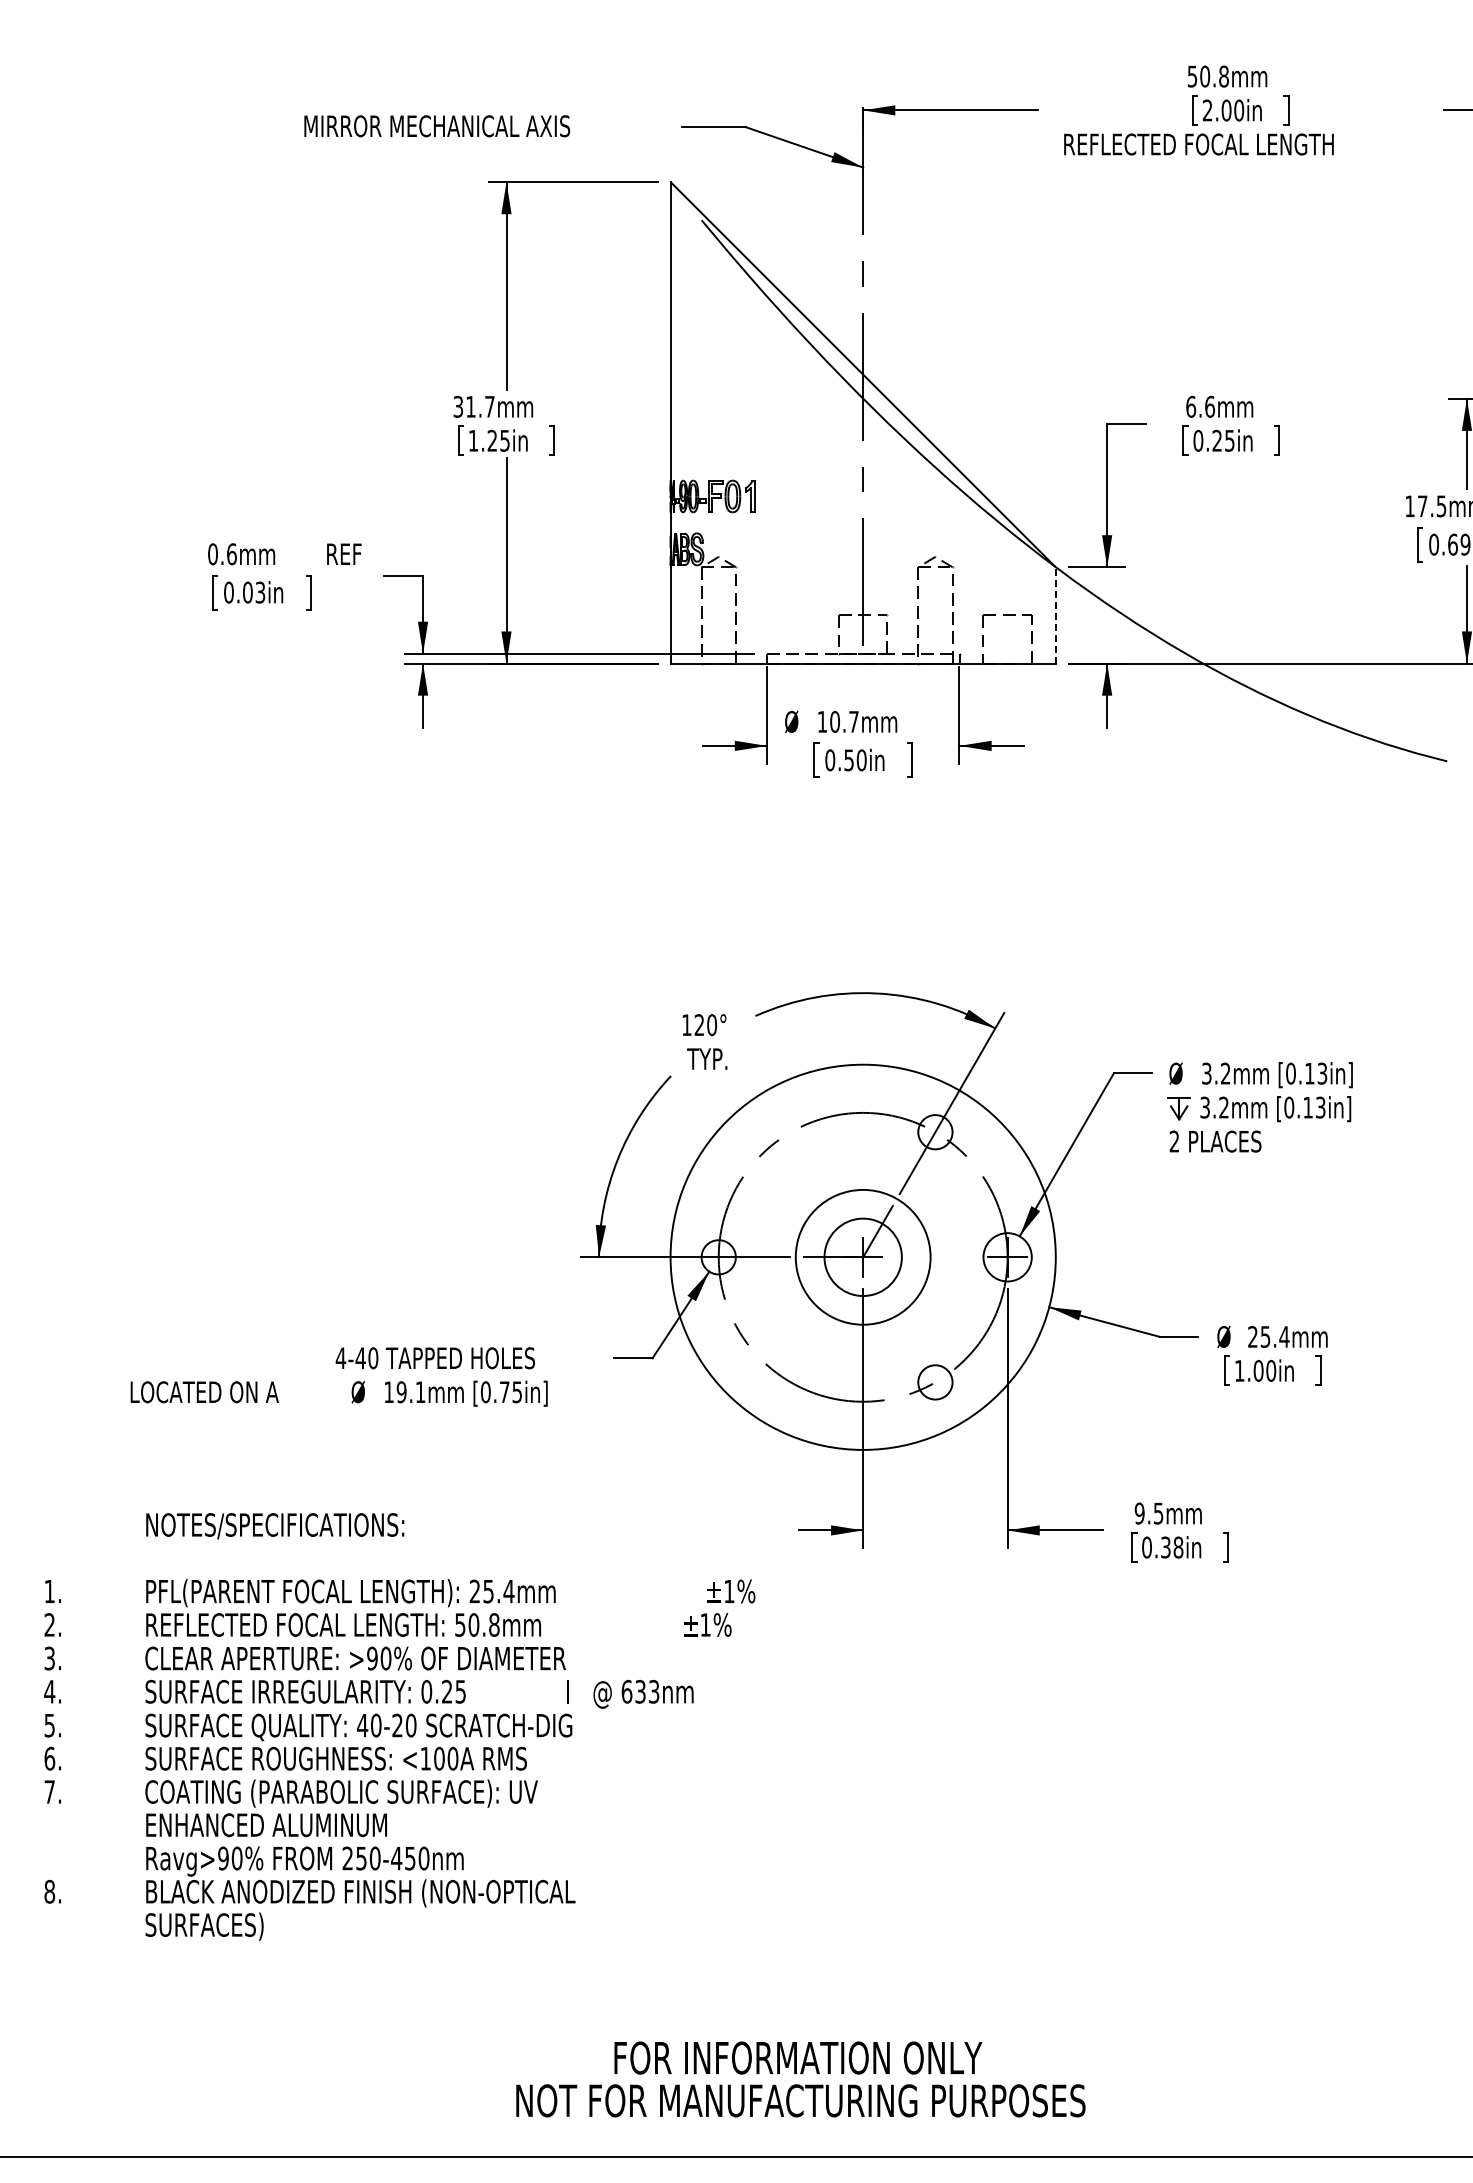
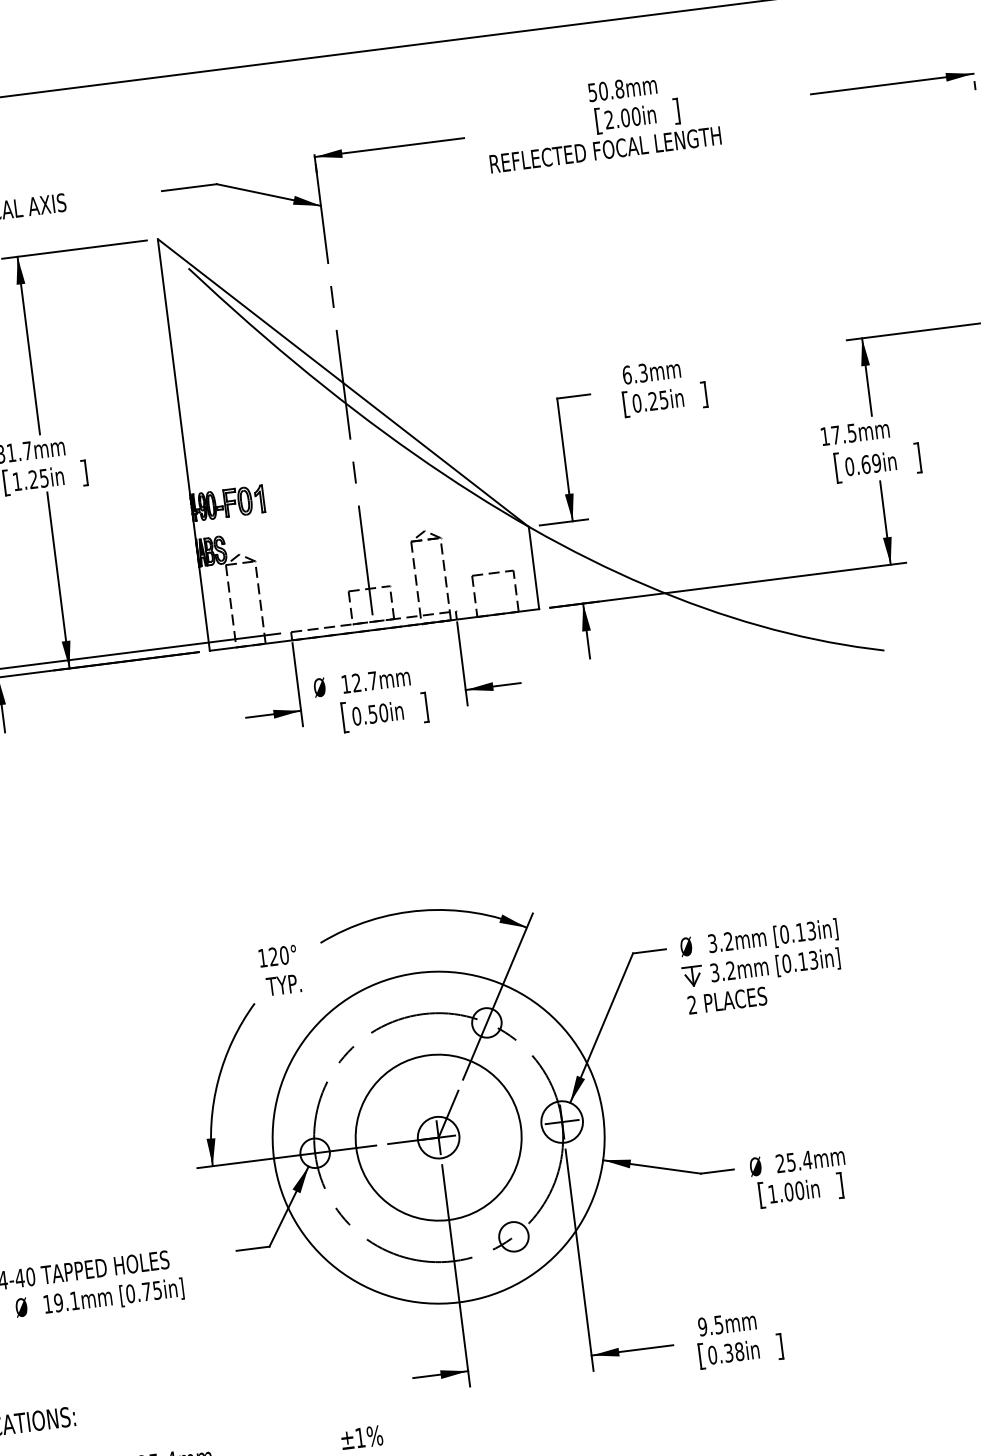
text: (1210, 406) -> (643, 372), 6.6mm -> 6.3mm
line: (1055, 614) -> (533, 567), dashed -> solid
text: (835, 721) -> (357, 682), 10.7mm -> 12.7mm
circle: (862, 1257) -> (438, 1137), size x1.43
circle: (863, 1257) -> (438, 1137), size x0.62

